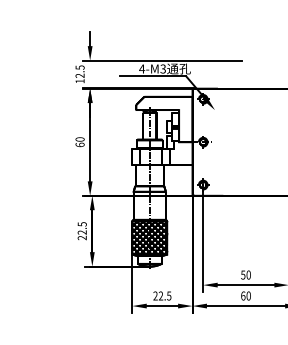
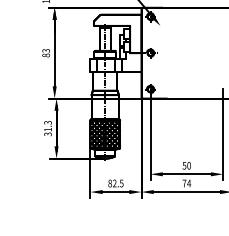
text: (79, 142) -> (45, 53), 60 -> 83
text: (81, 231) -> (47, 128), 22.5 -> 31.3
text: (155, 295) -> (110, 183), 22.5 -> 82.5
text: (246, 295) -> (187, 183), 60 -> 74

